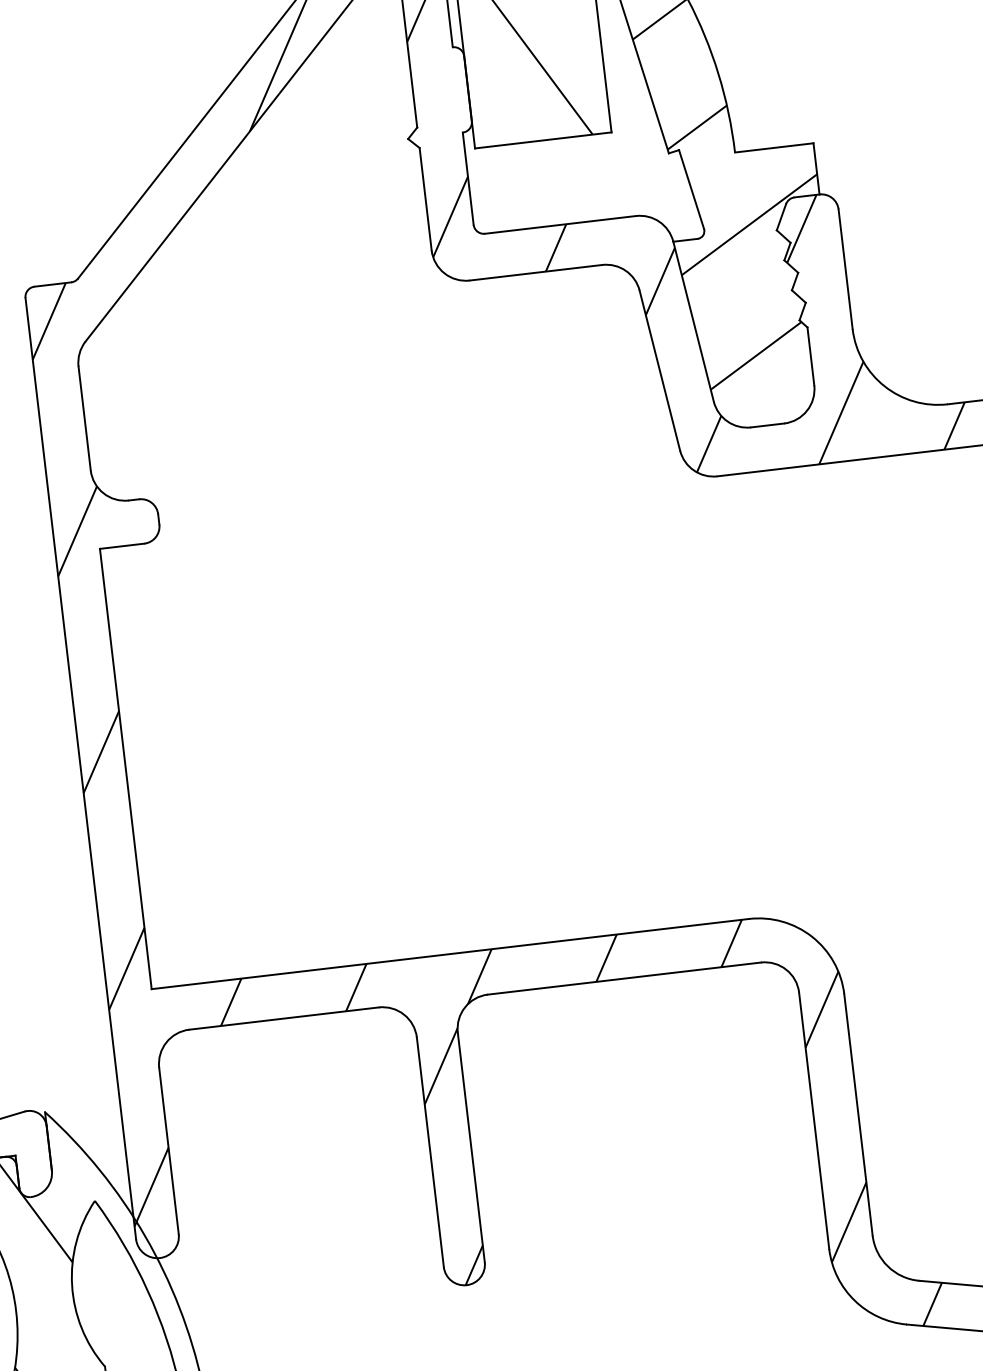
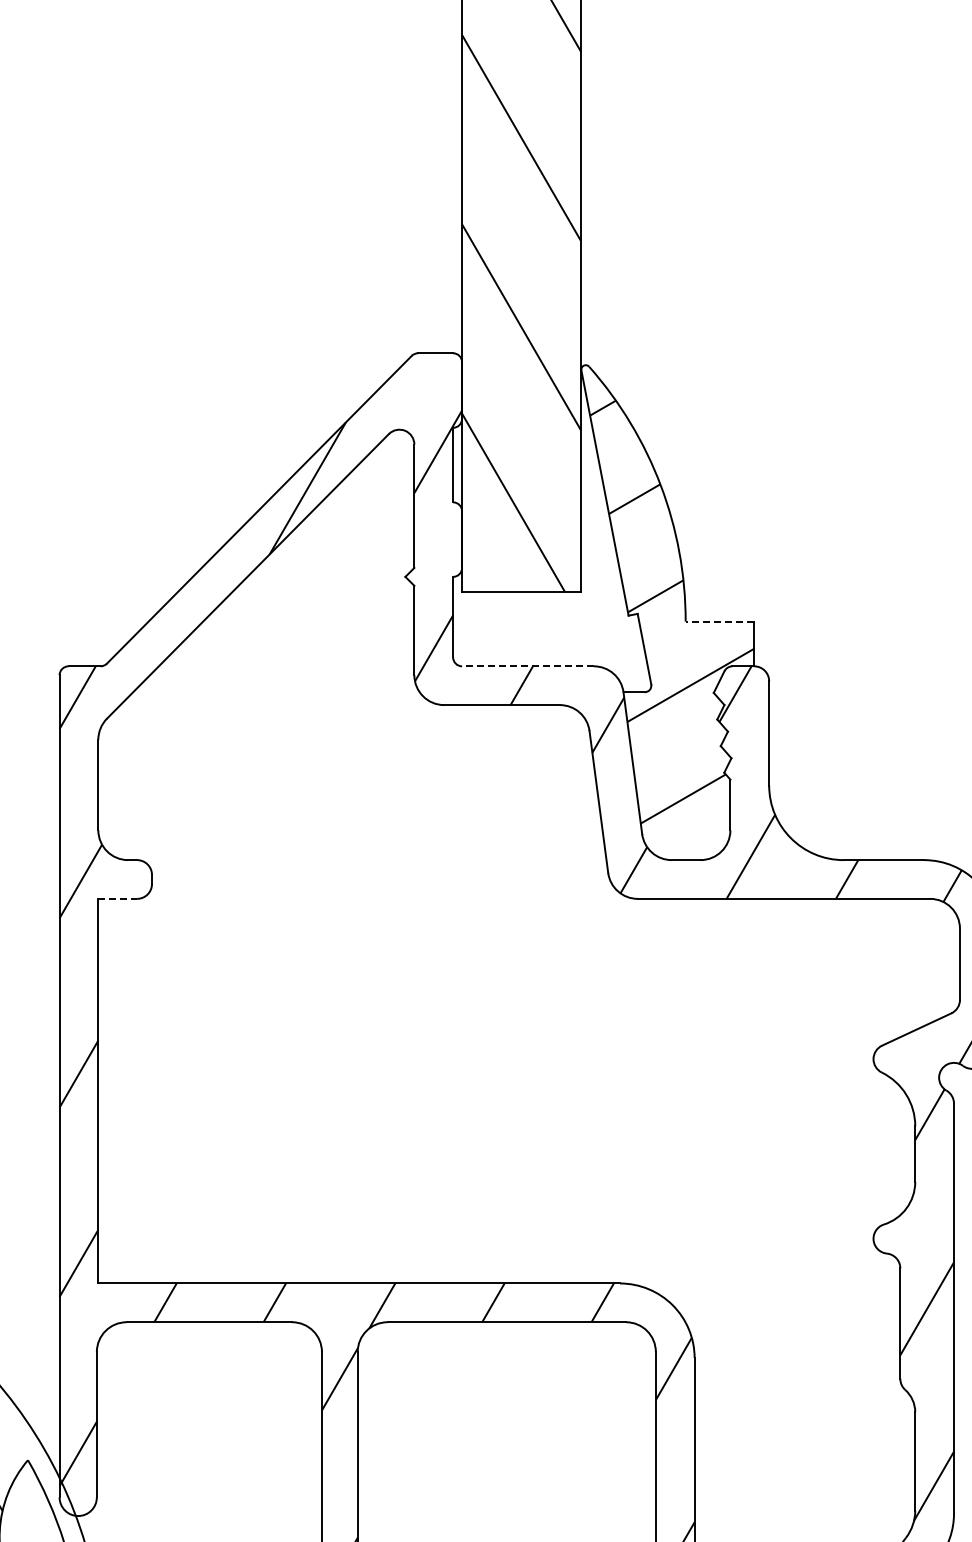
line: (773, 147) -> (719, 621), solid -> dashed
line: (561, 225) -> (528, 666), solid -> dashed
line: (122, 545) -> (118, 898), solid -> dashed

